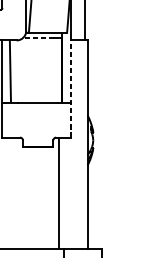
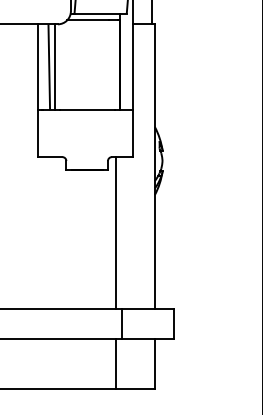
line: (38, 37) -> (87, 20), dashed -> solid
line: (14, 72) -> (54, 67), added
line: (71, 88) -> (132, 90), dashed -> solid

